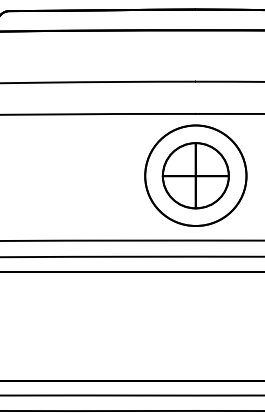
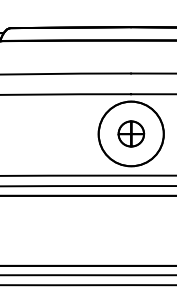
part: (196, 175) -> (131, 133), size x0.6

